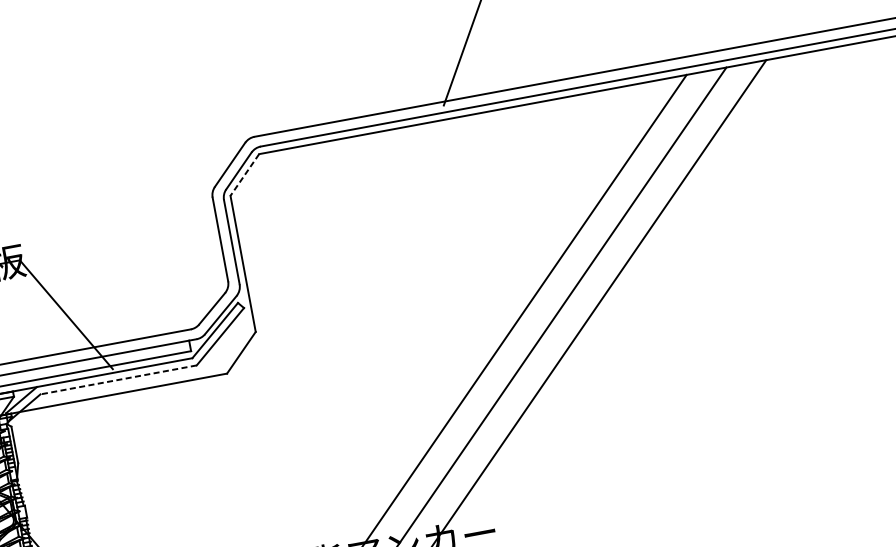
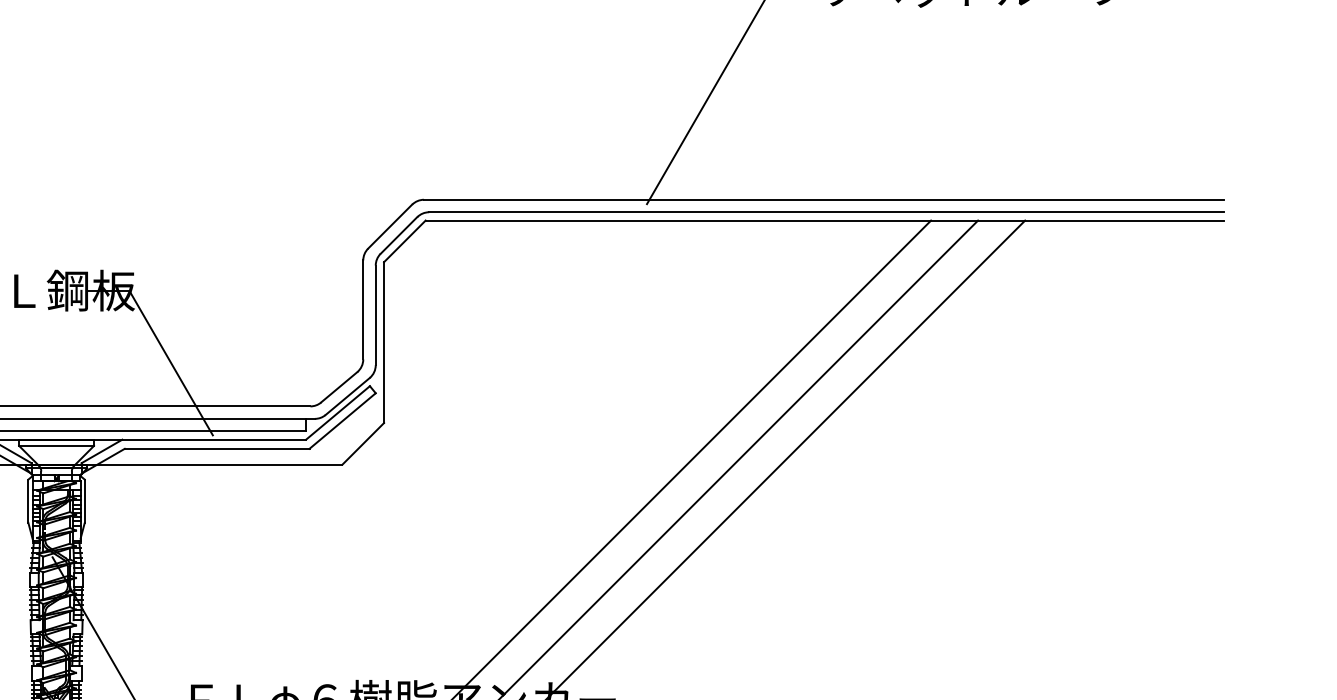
line: (244, 175) -> (404, 241), dashed -> solid
line: (117, 379) -> (216, 448), dashed -> solid

